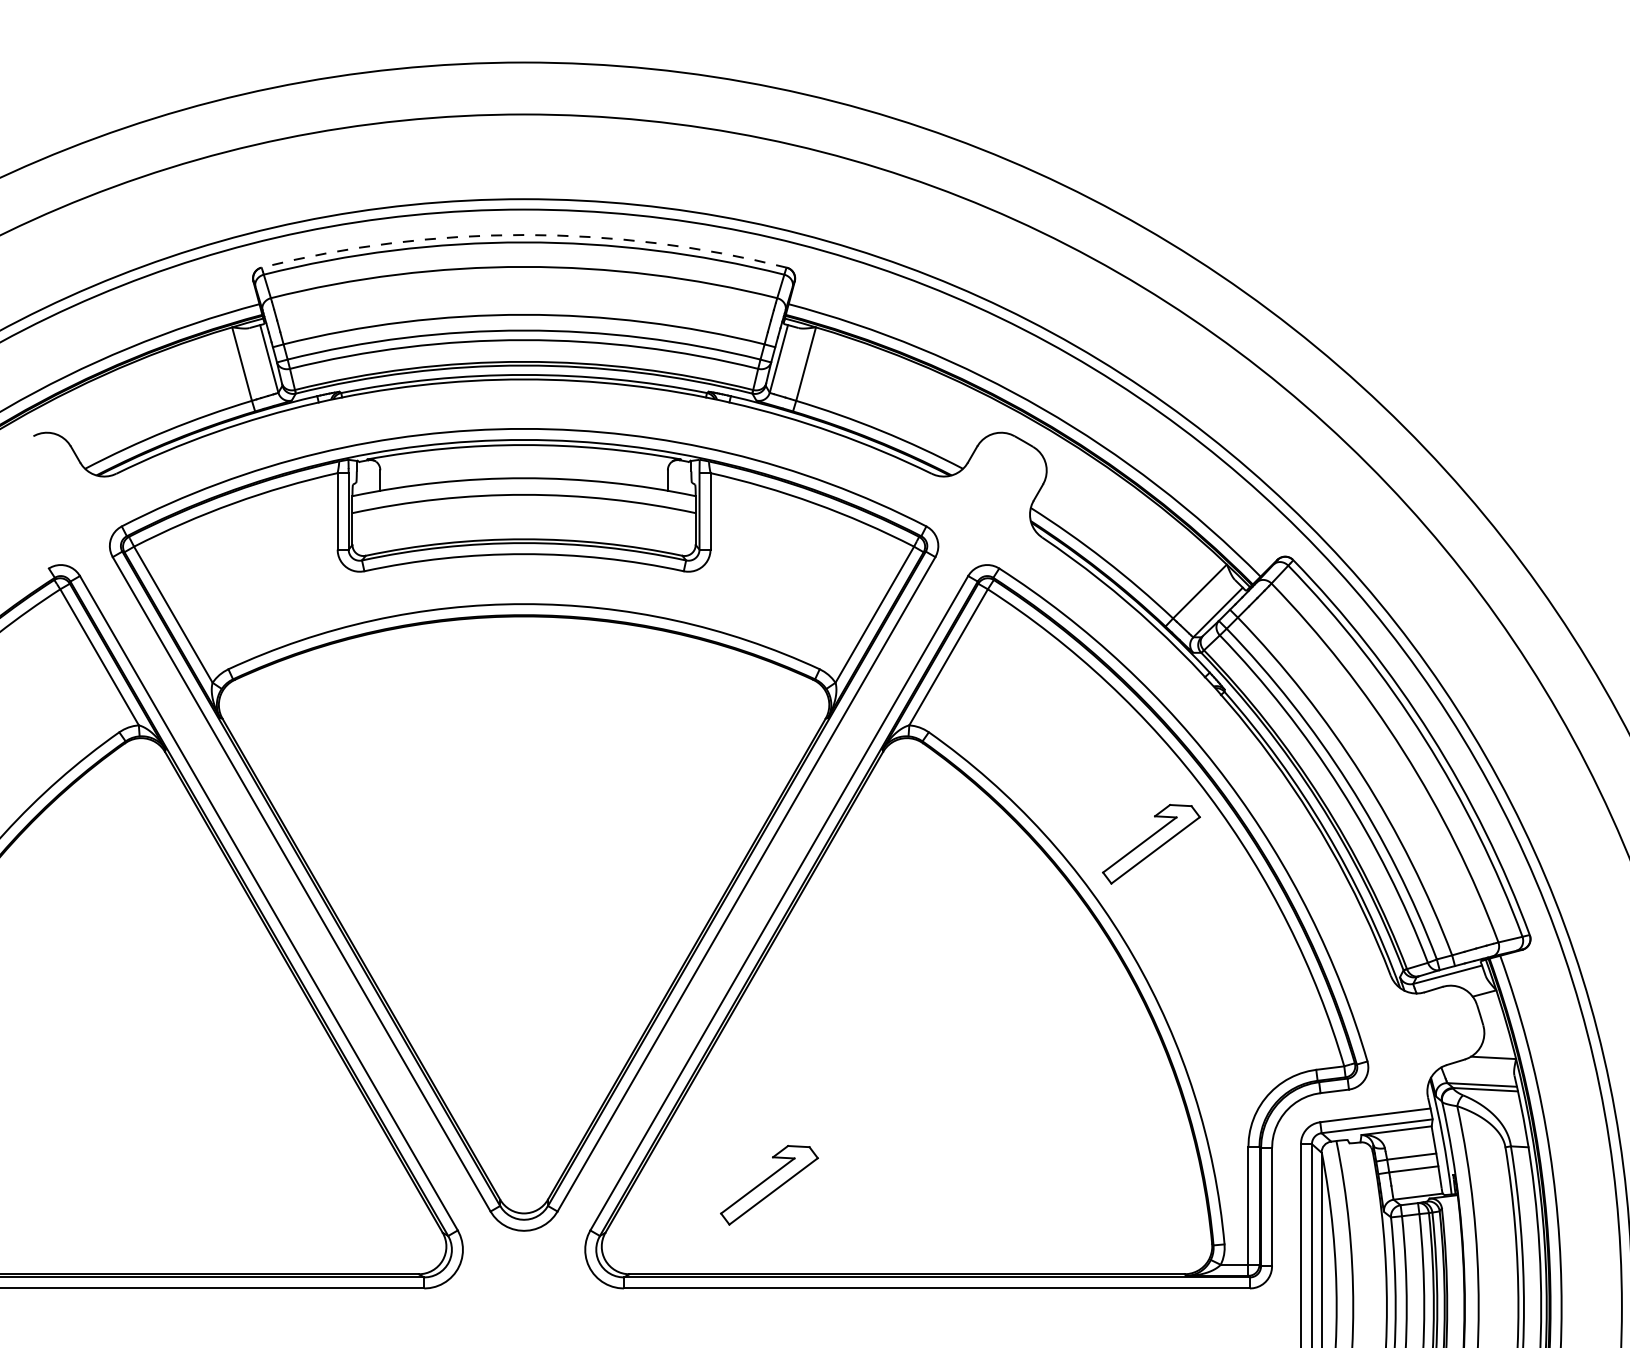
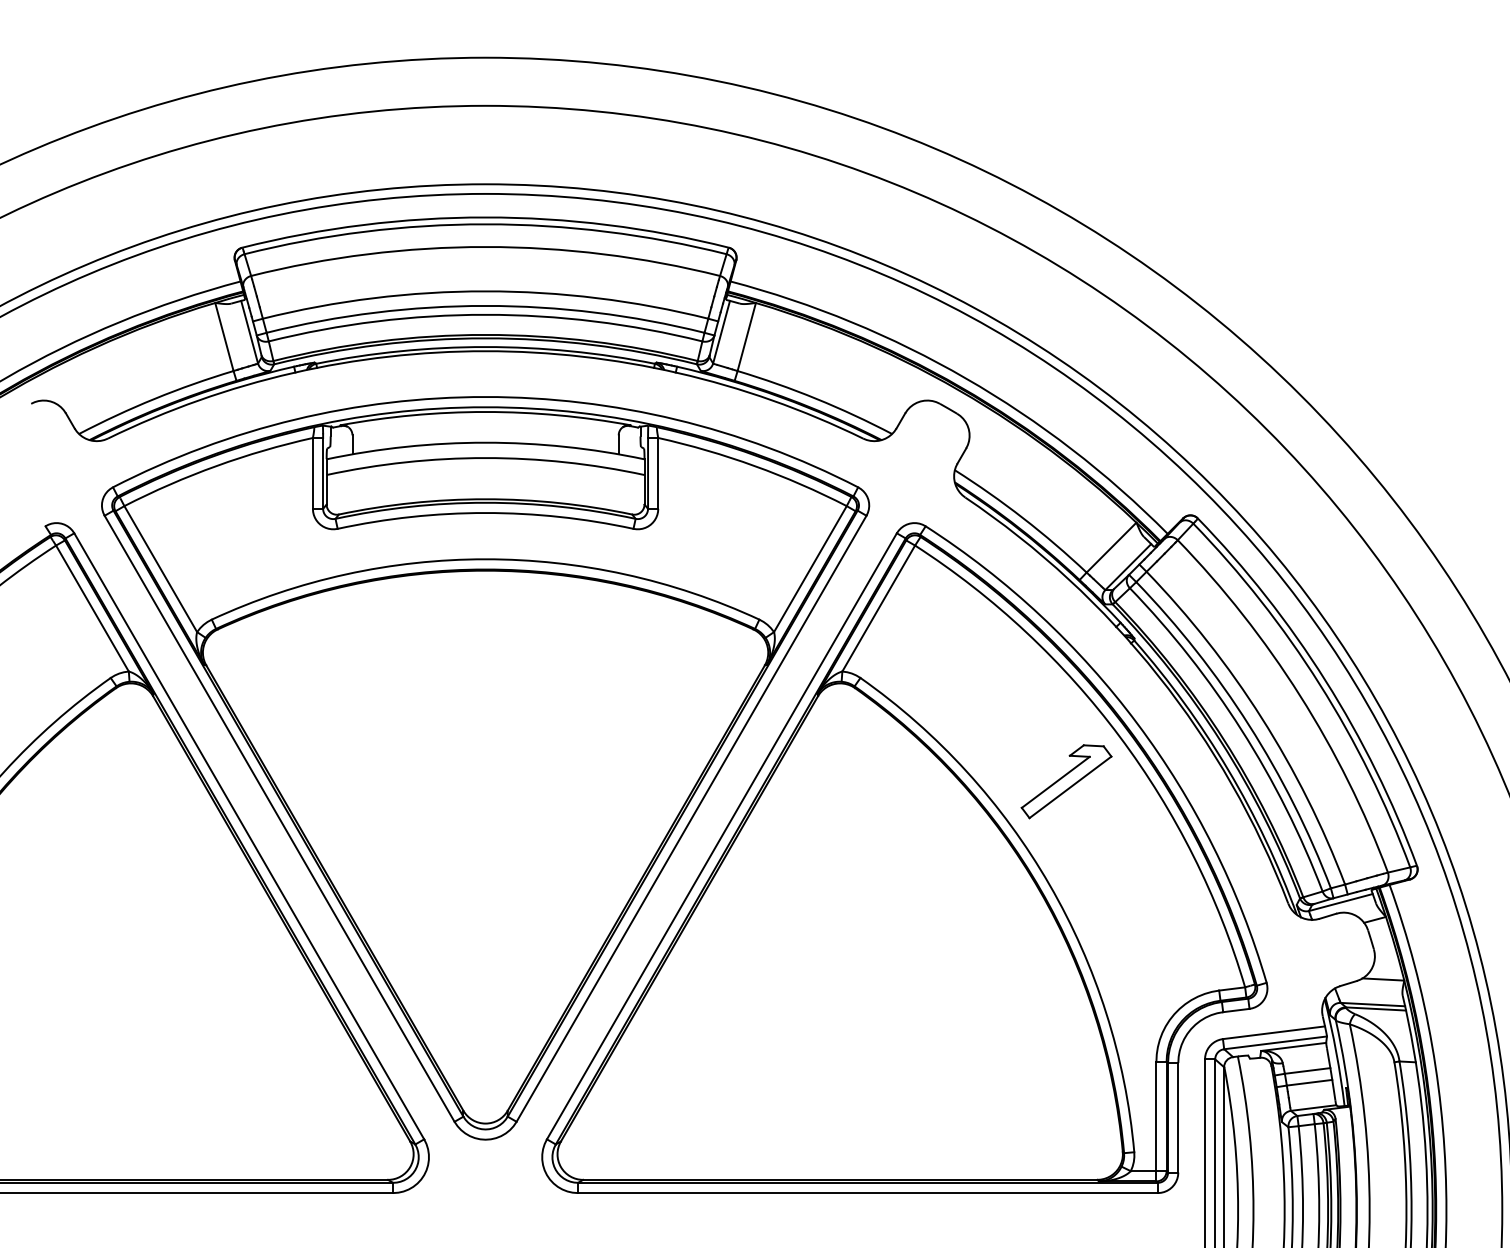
arc: (524, 235) -> (485, 217), dashed -> solid
part: (769, 1185) -> (712, 1097), removed

